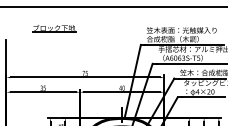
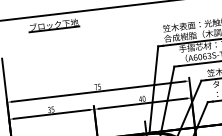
part: (54, 28) -> (54, 25), moved

